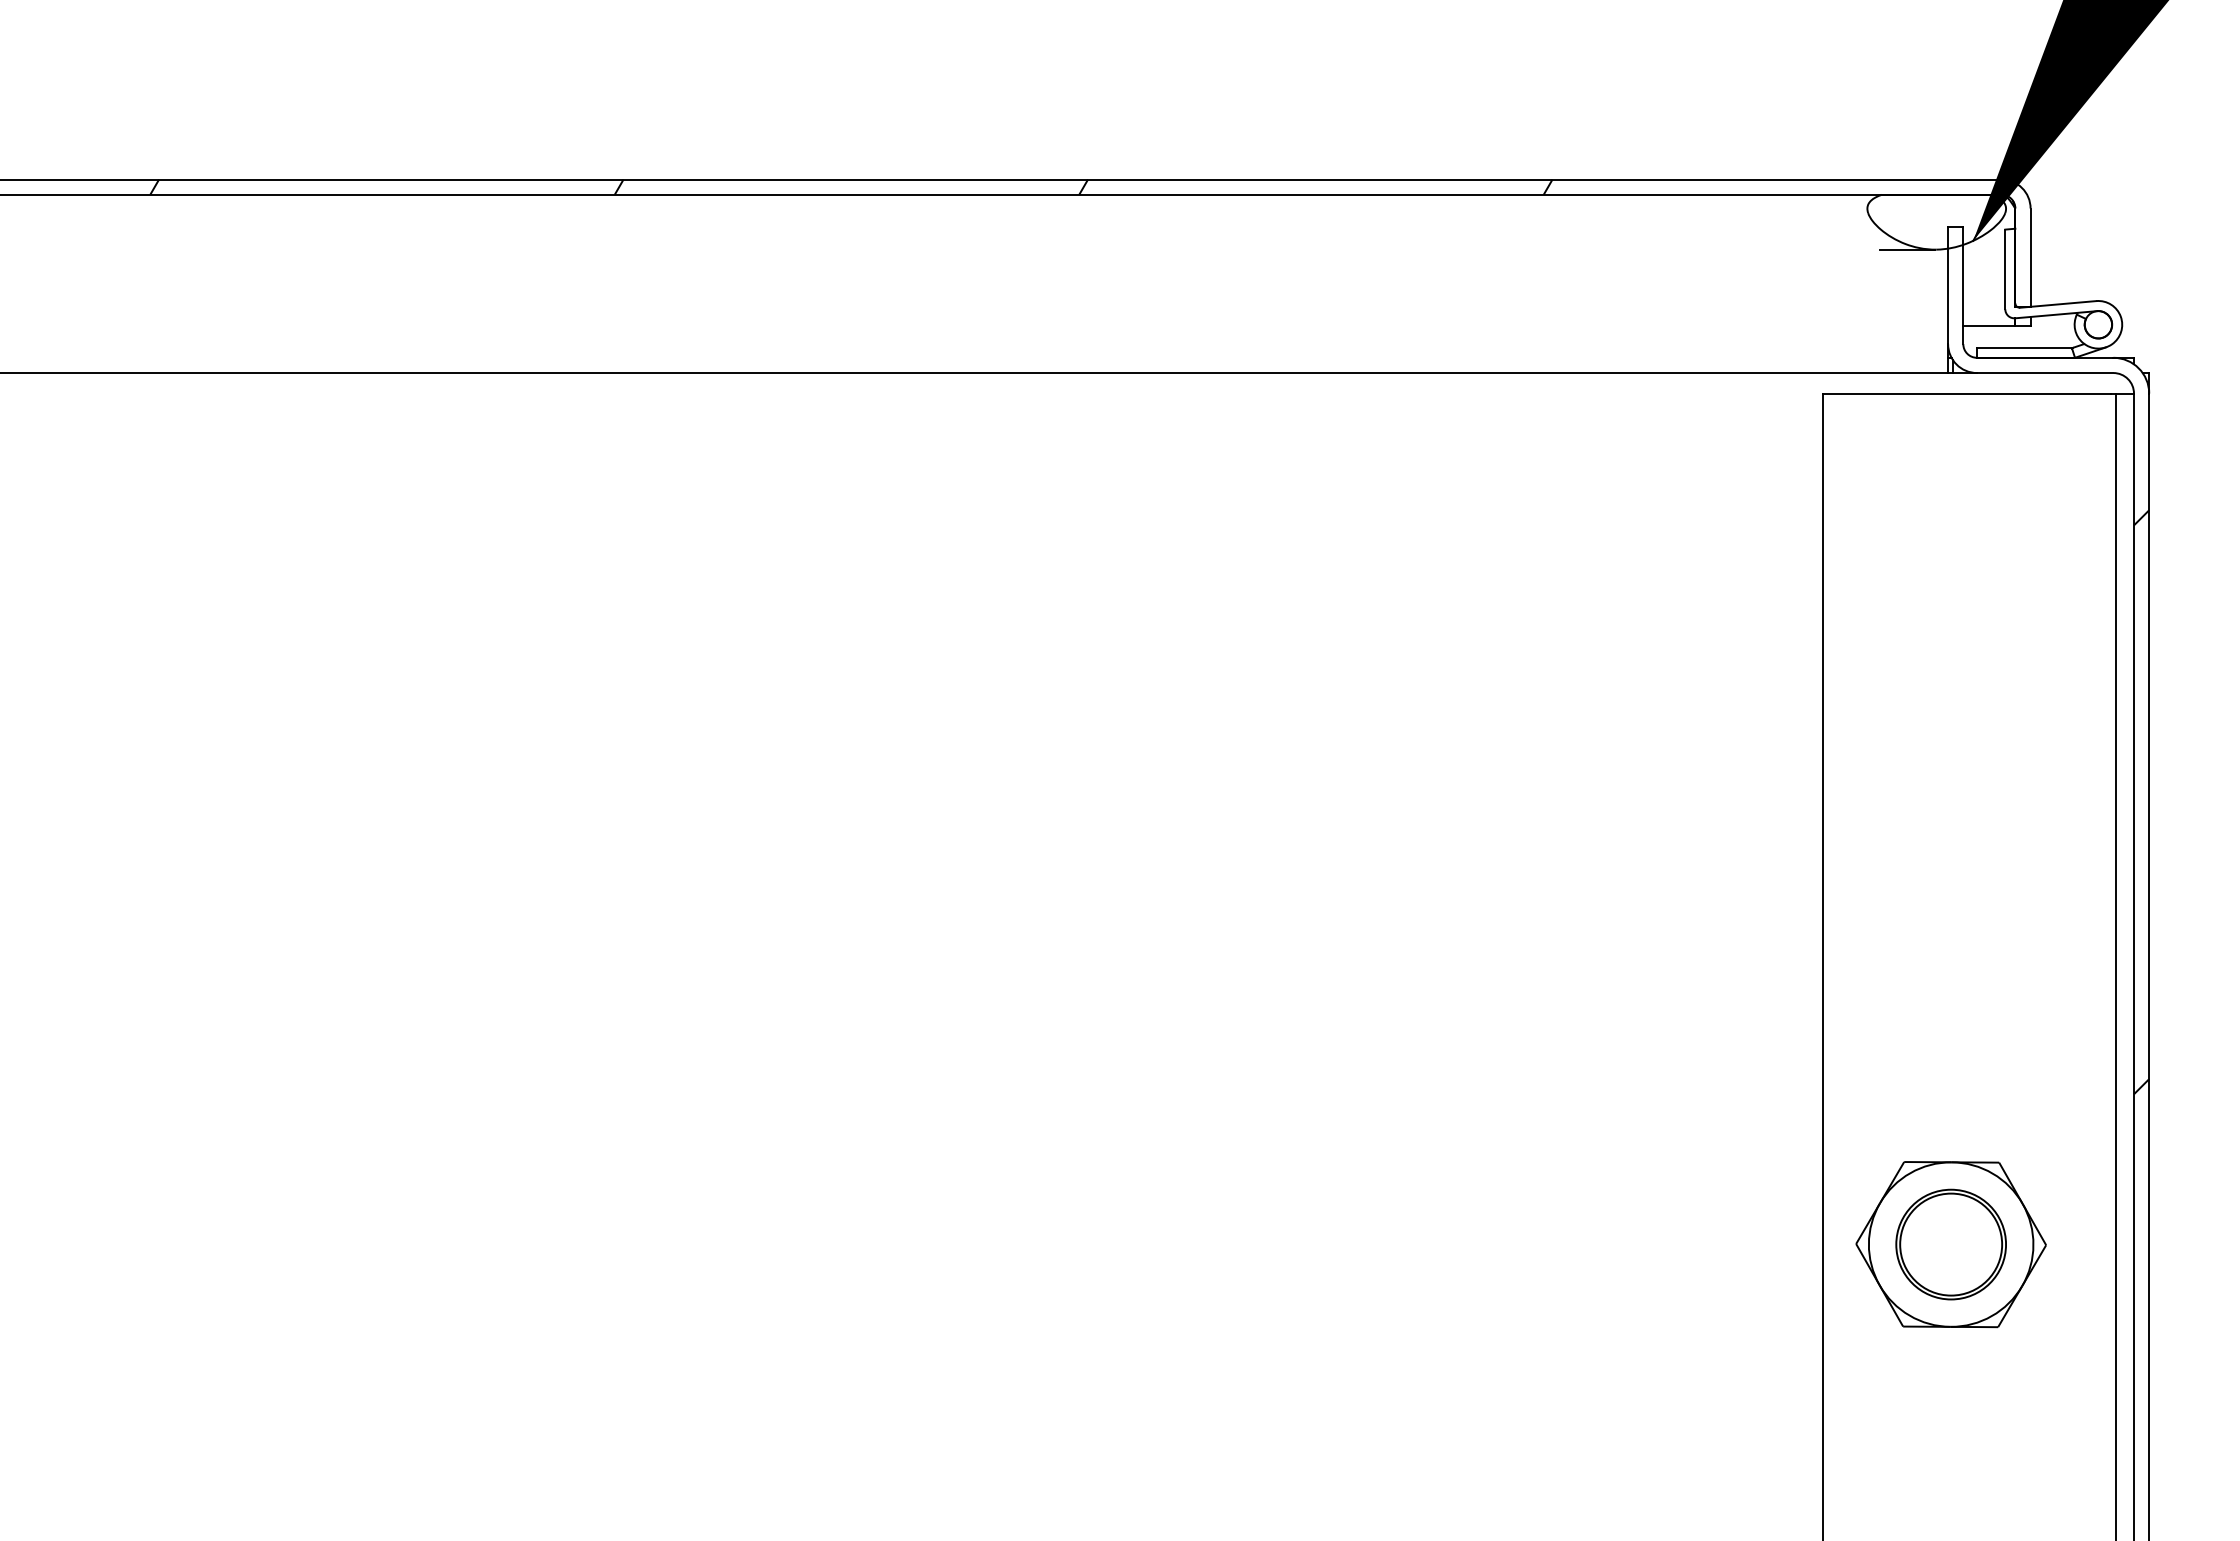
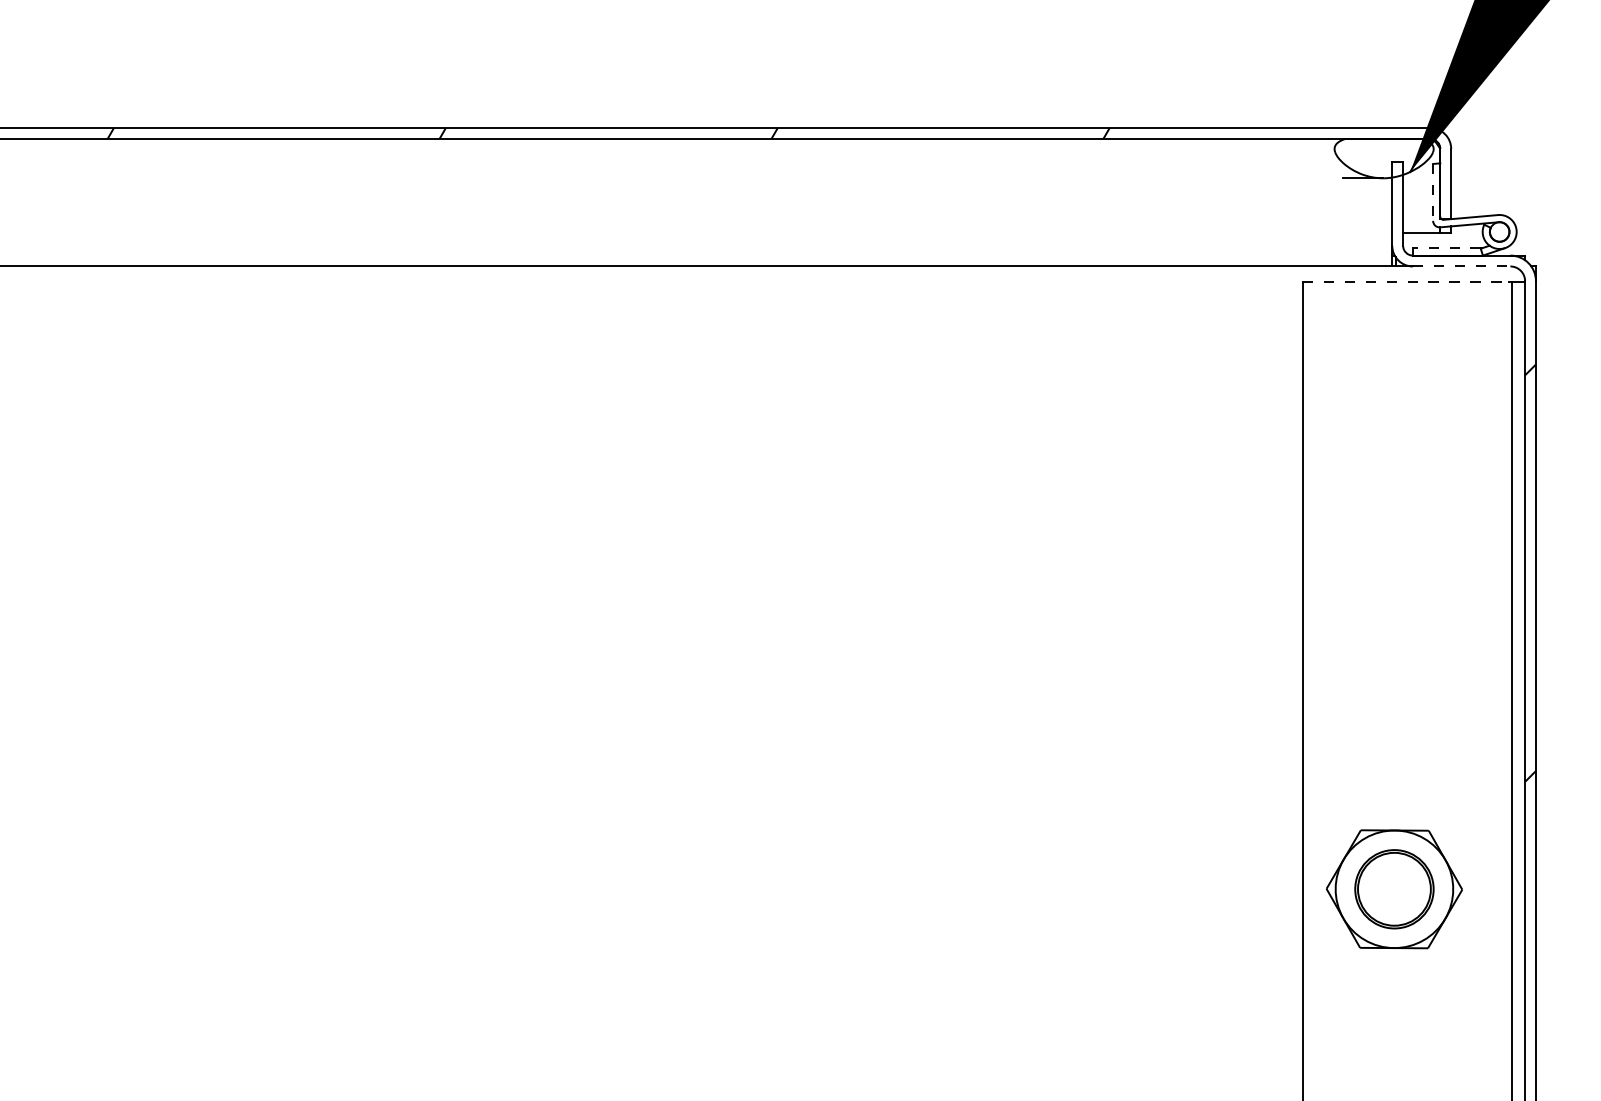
line: (2005, 269) -> (1433, 192), solid -> dashed
line: (2024, 347) -> (1446, 248), solid -> dashed
line: (2045, 373) -> (1461, 266), solid -> dashed
line: (1967, 394) -> (1406, 281), solid -> dashed

